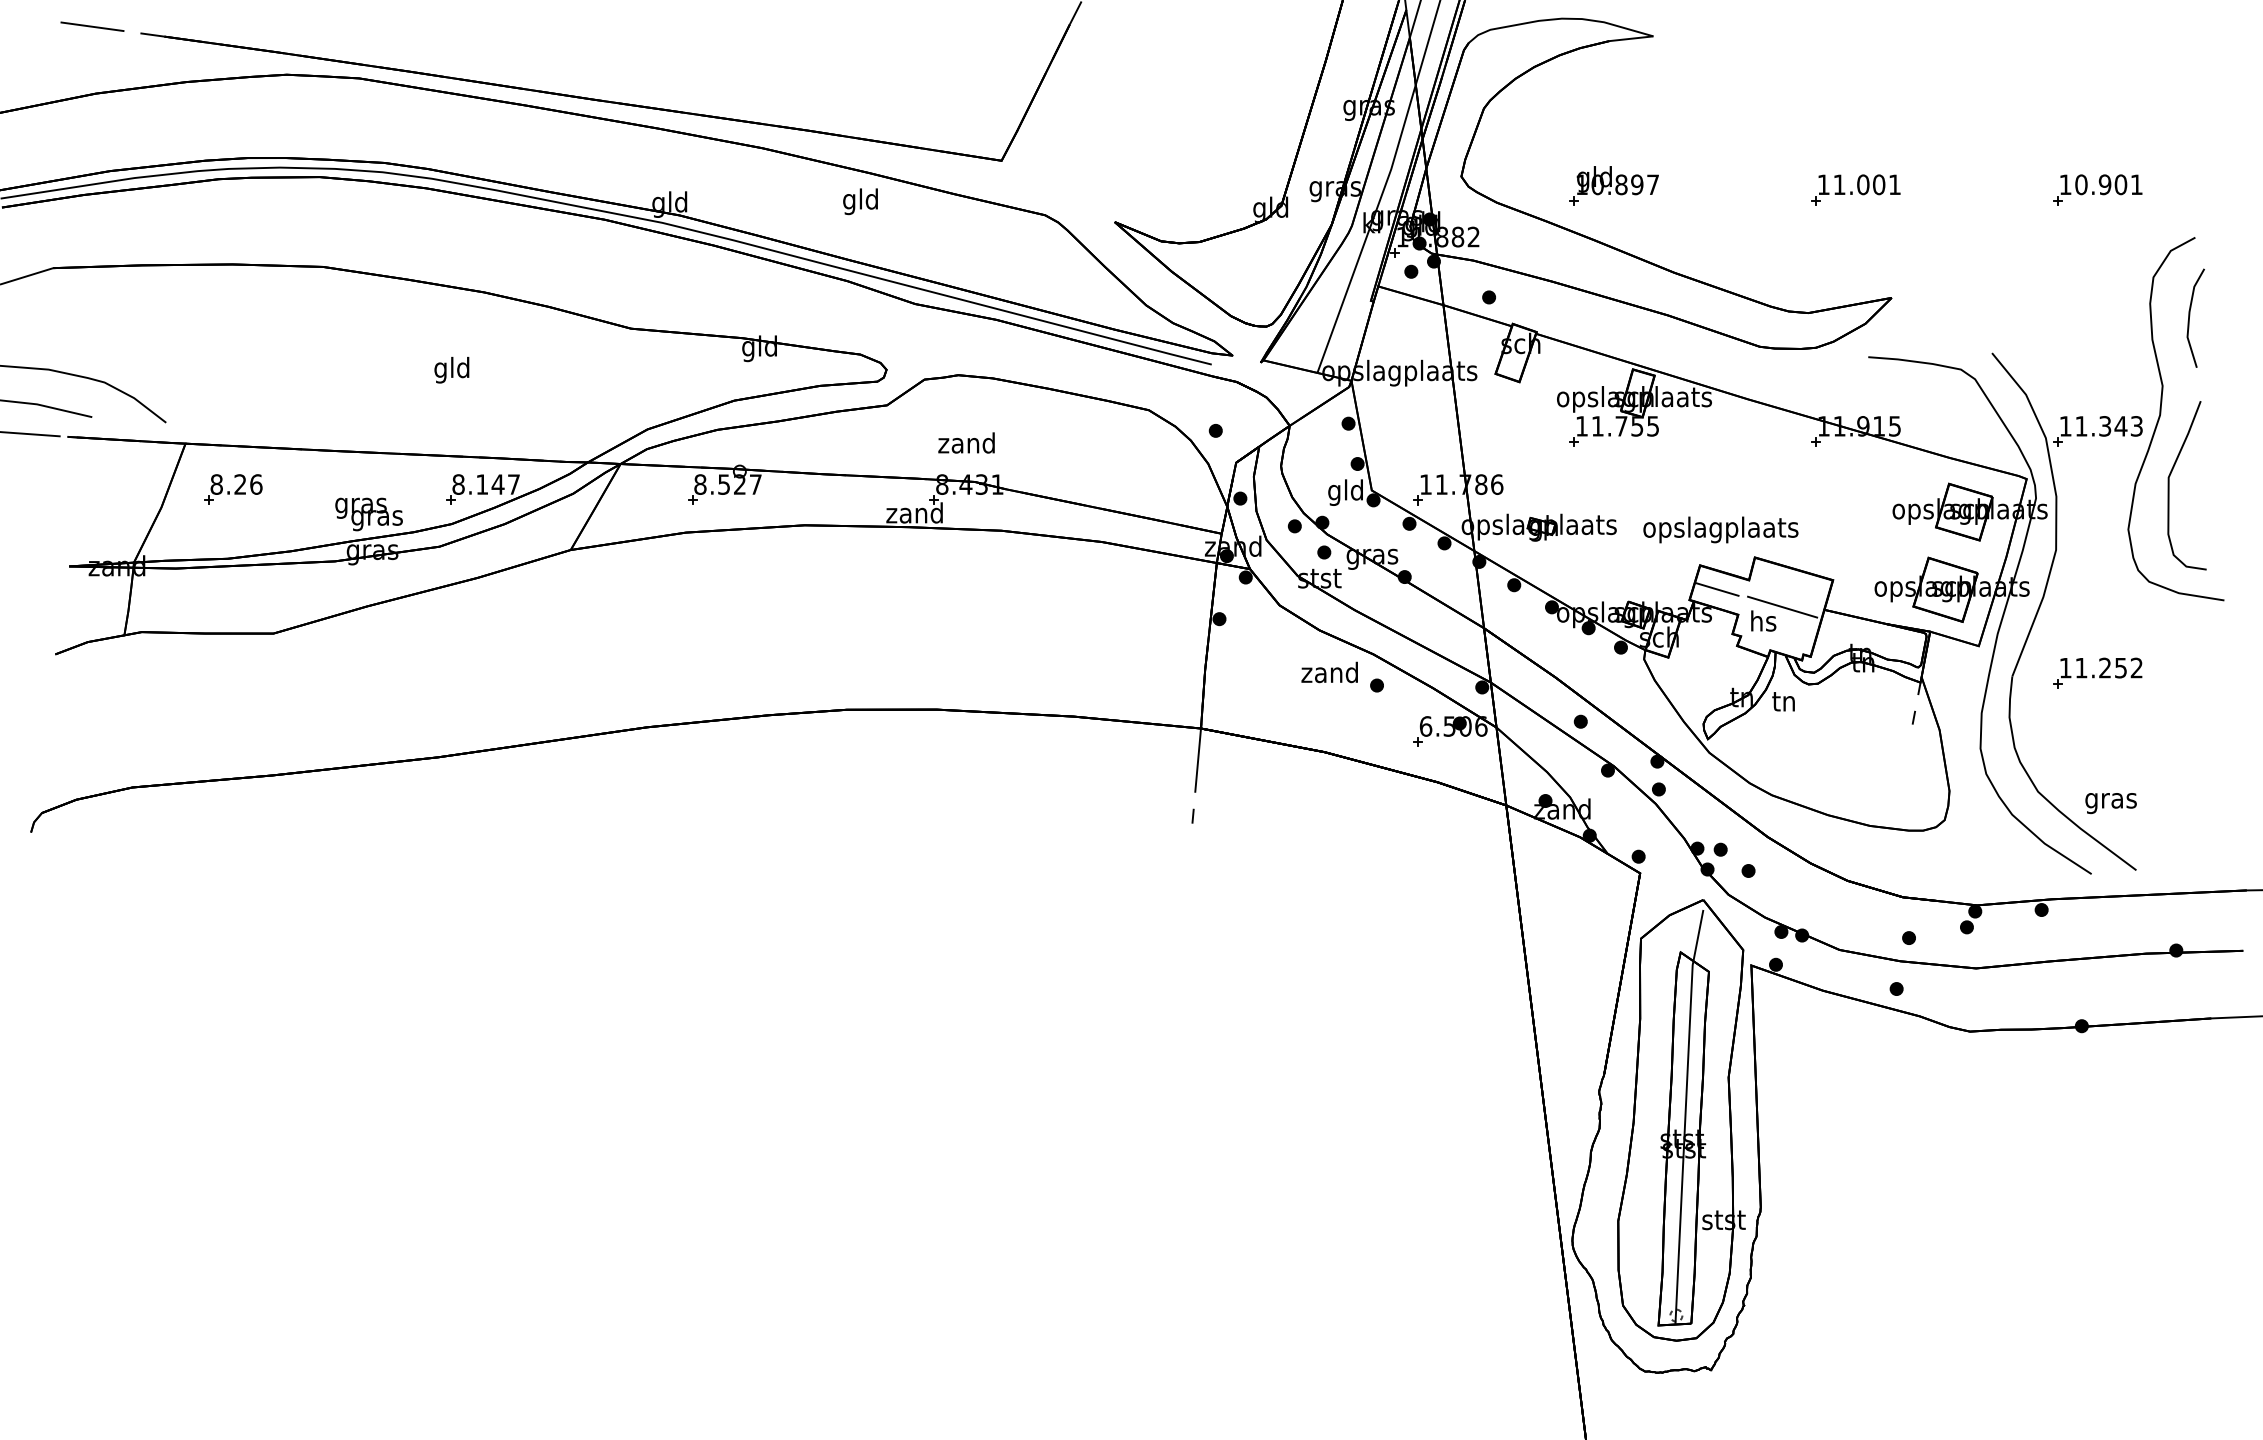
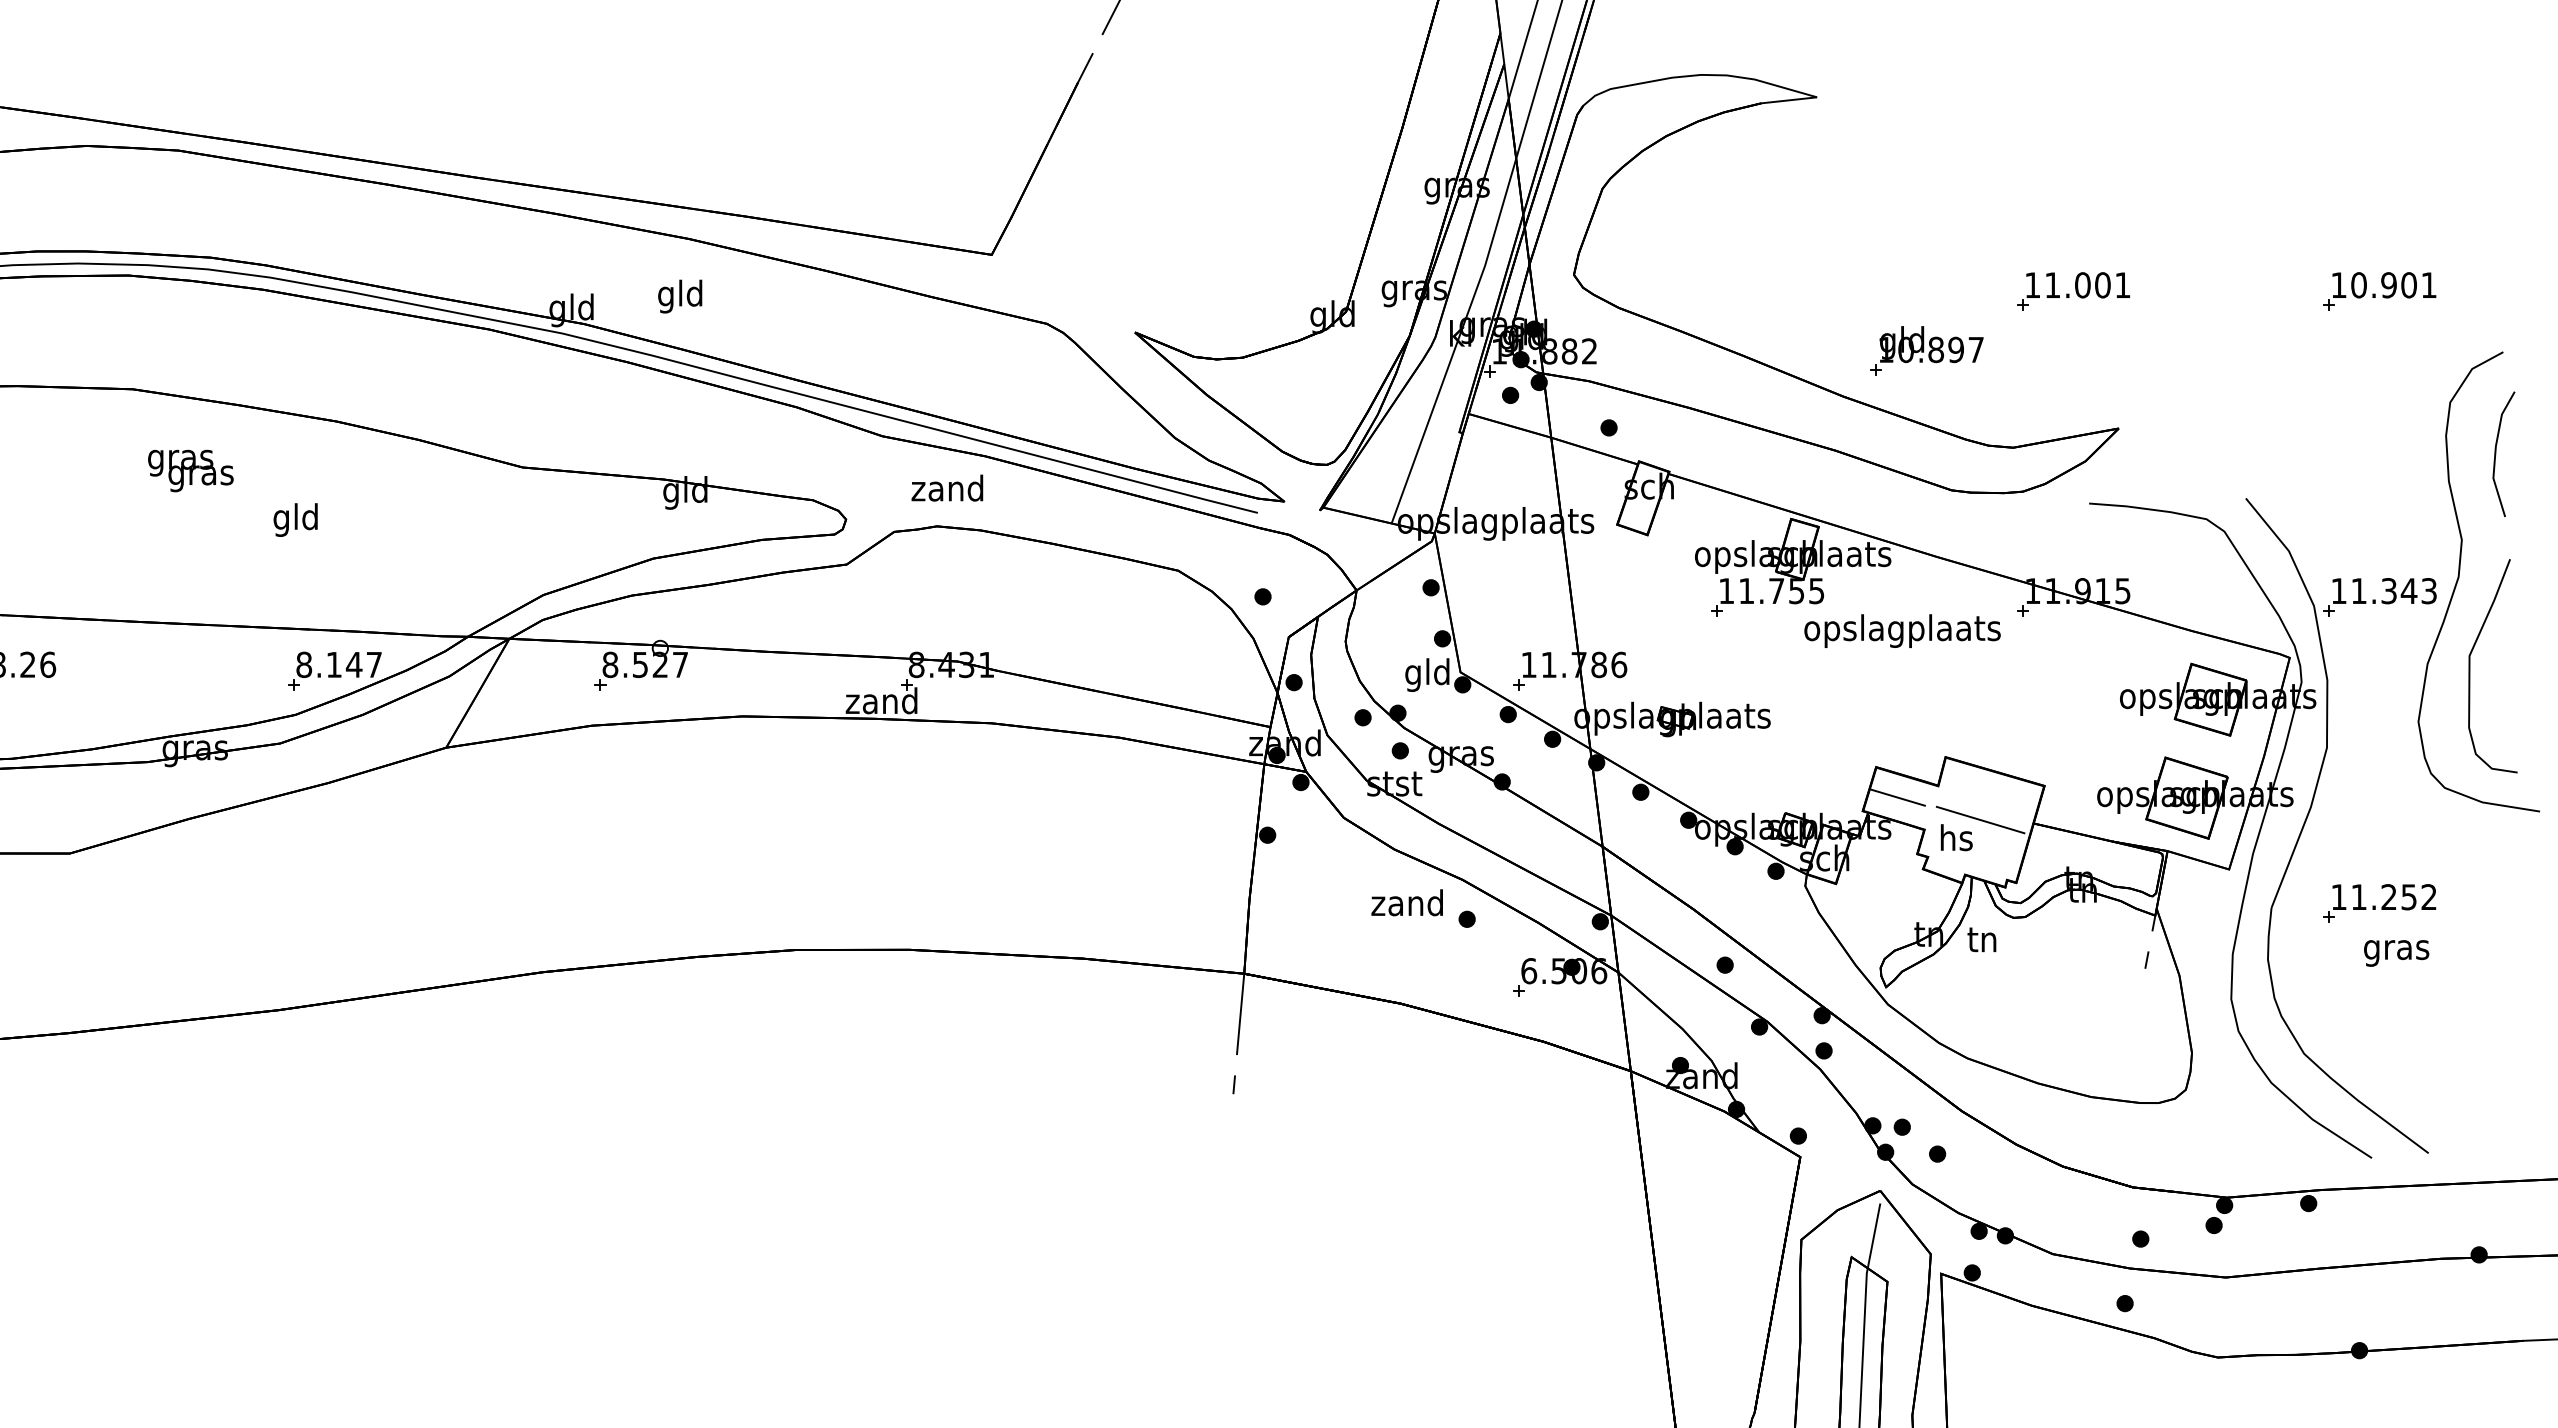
part: (1613, 185) -> (1926, 350), moved
text: (860, 201) -> (680, 296), moved
text: (966, 442) -> (947, 487), moved
text: (368, 514) -> (190, 471), moved
text: (1720, 529) -> (1902, 630), moved
text: (2110, 803) -> (2395, 953), moved

